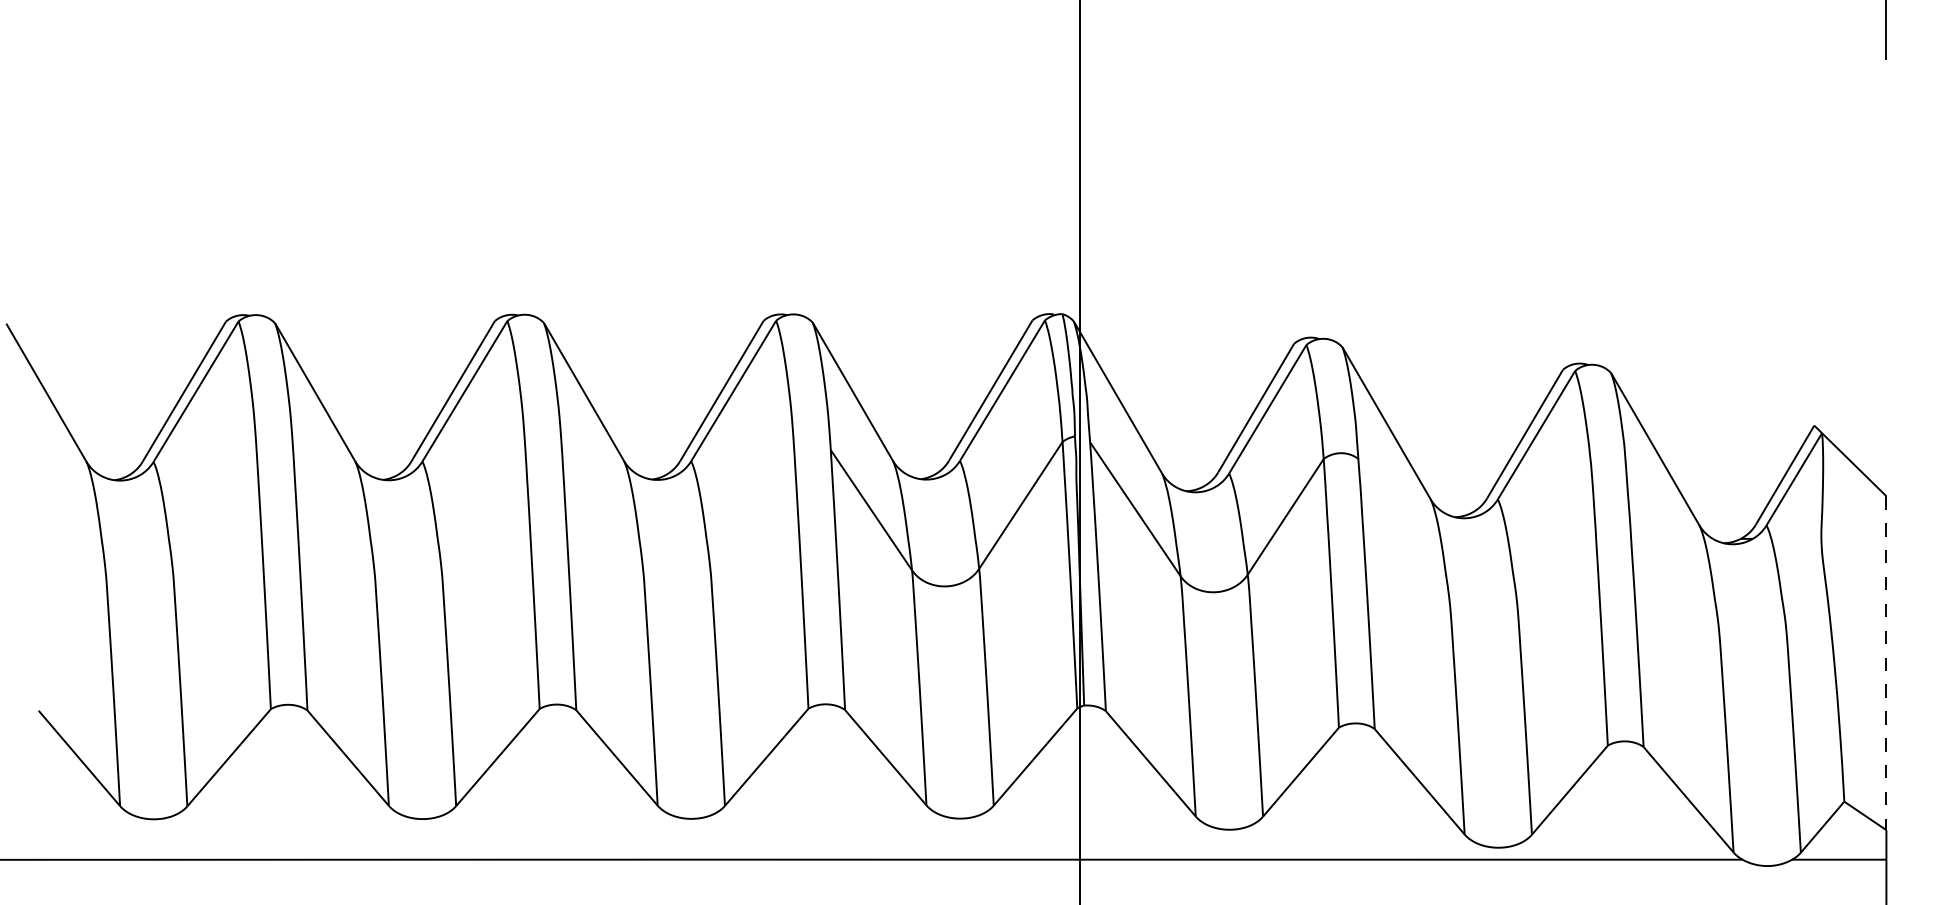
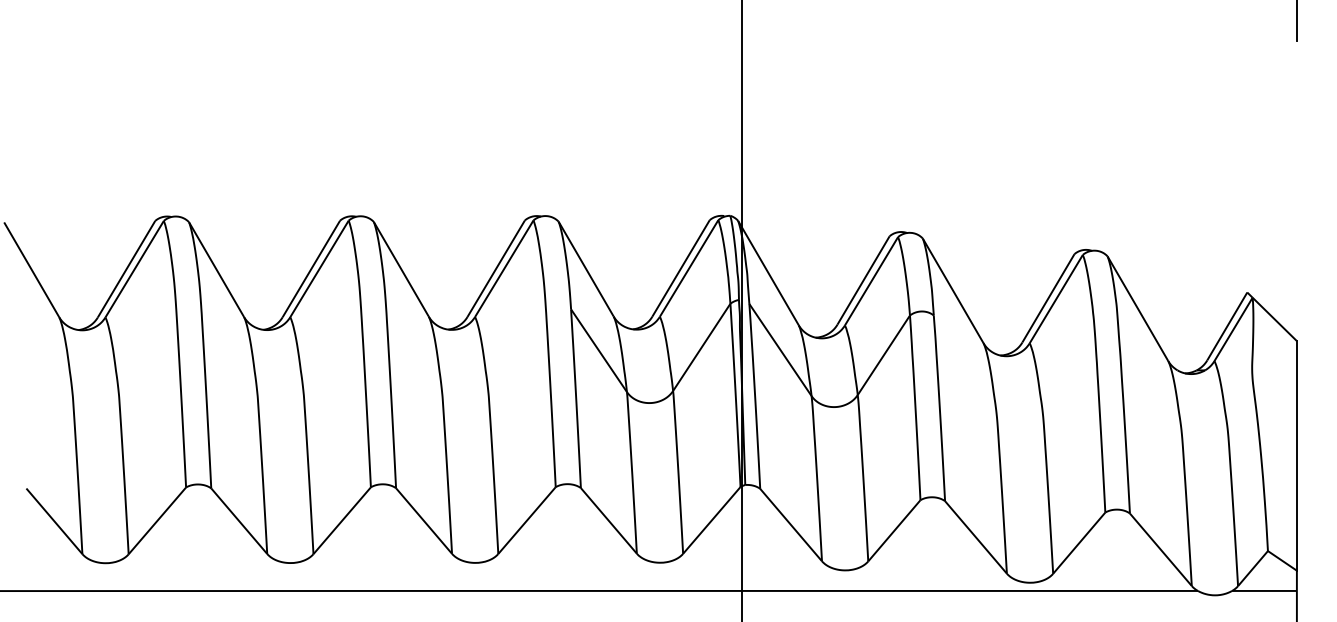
line: (1885, 662) -> (1296, 455), dashed -> solid

